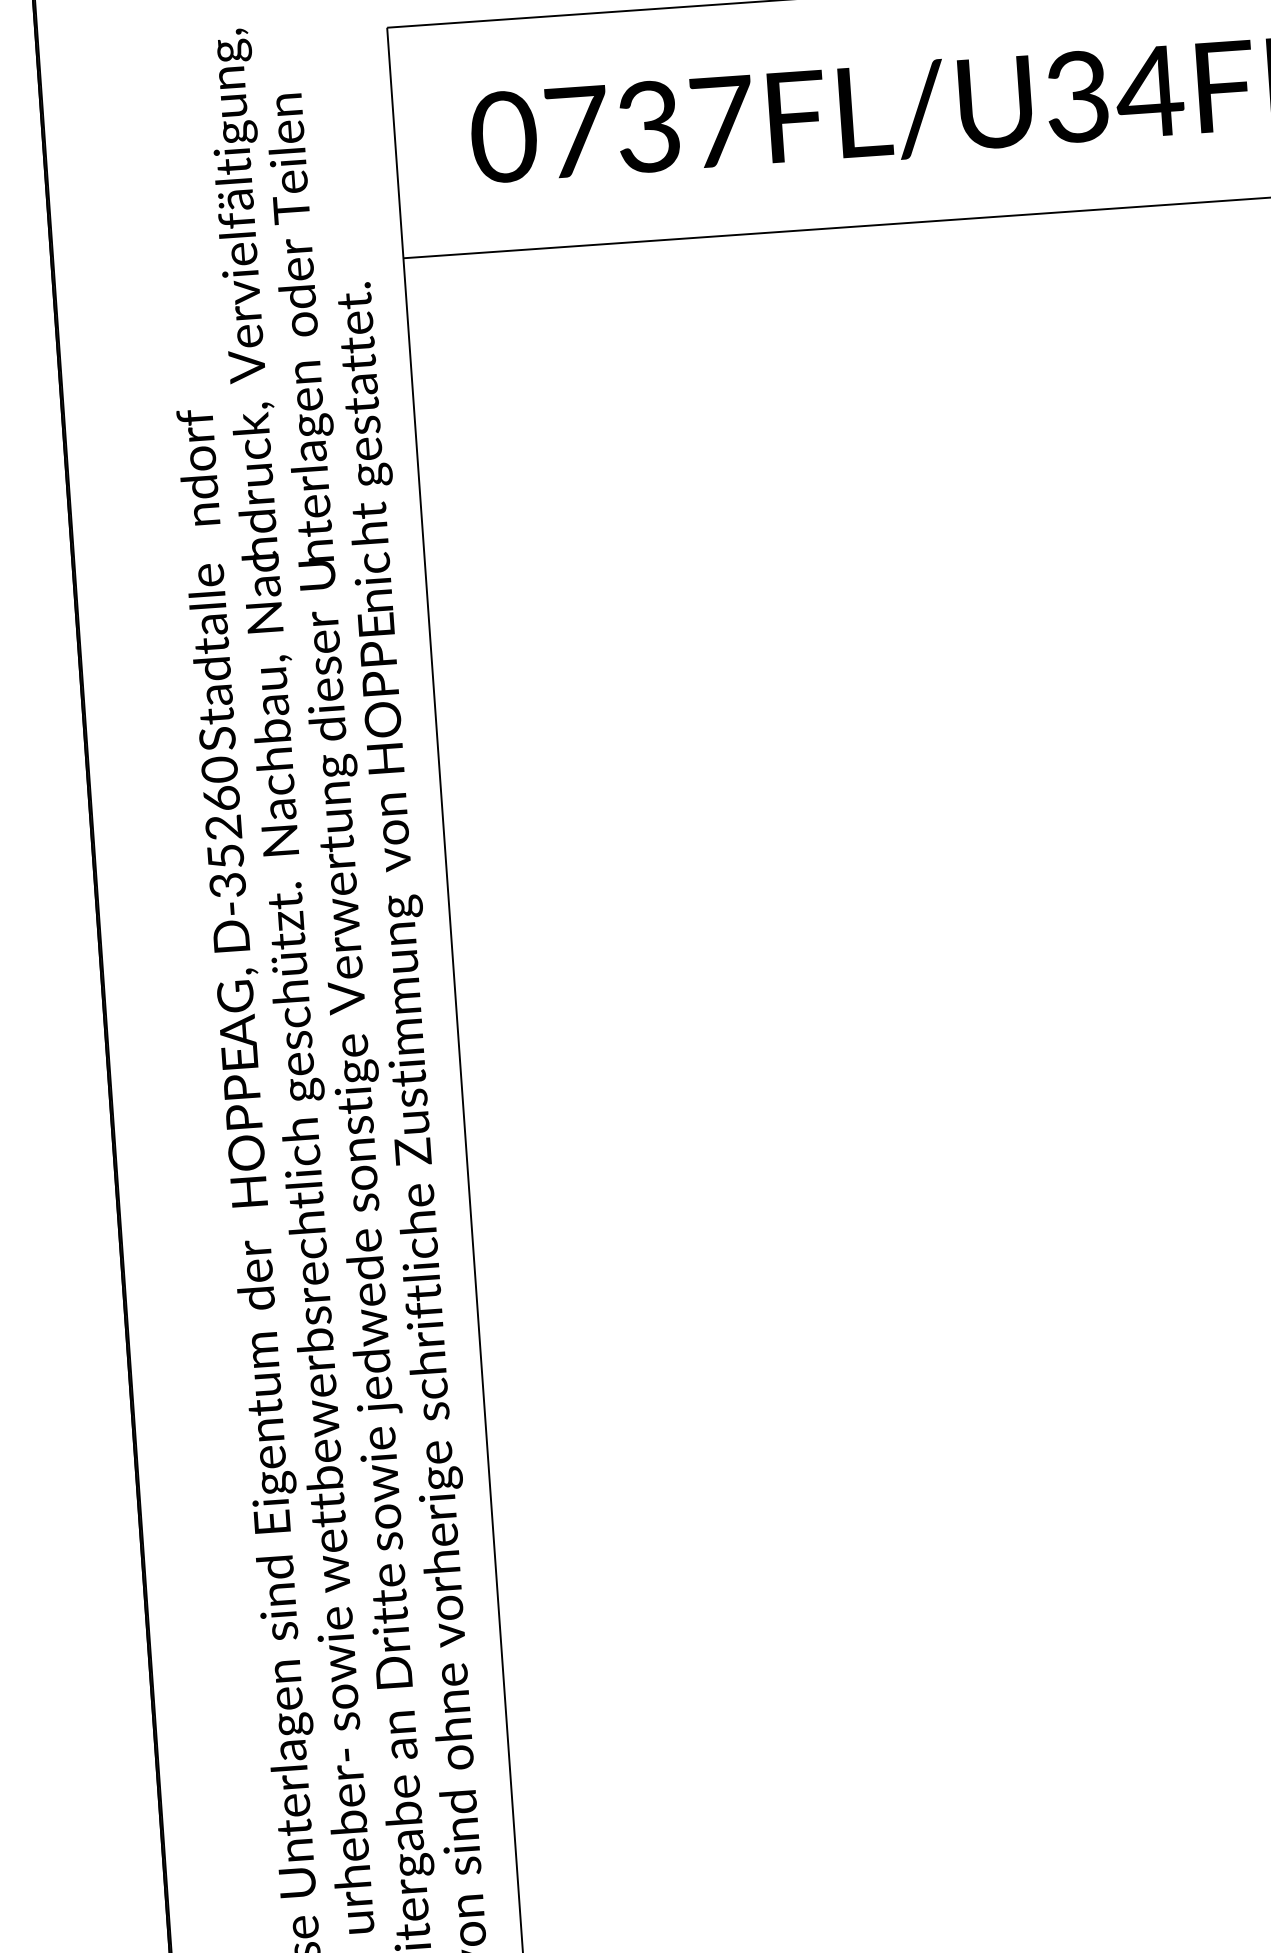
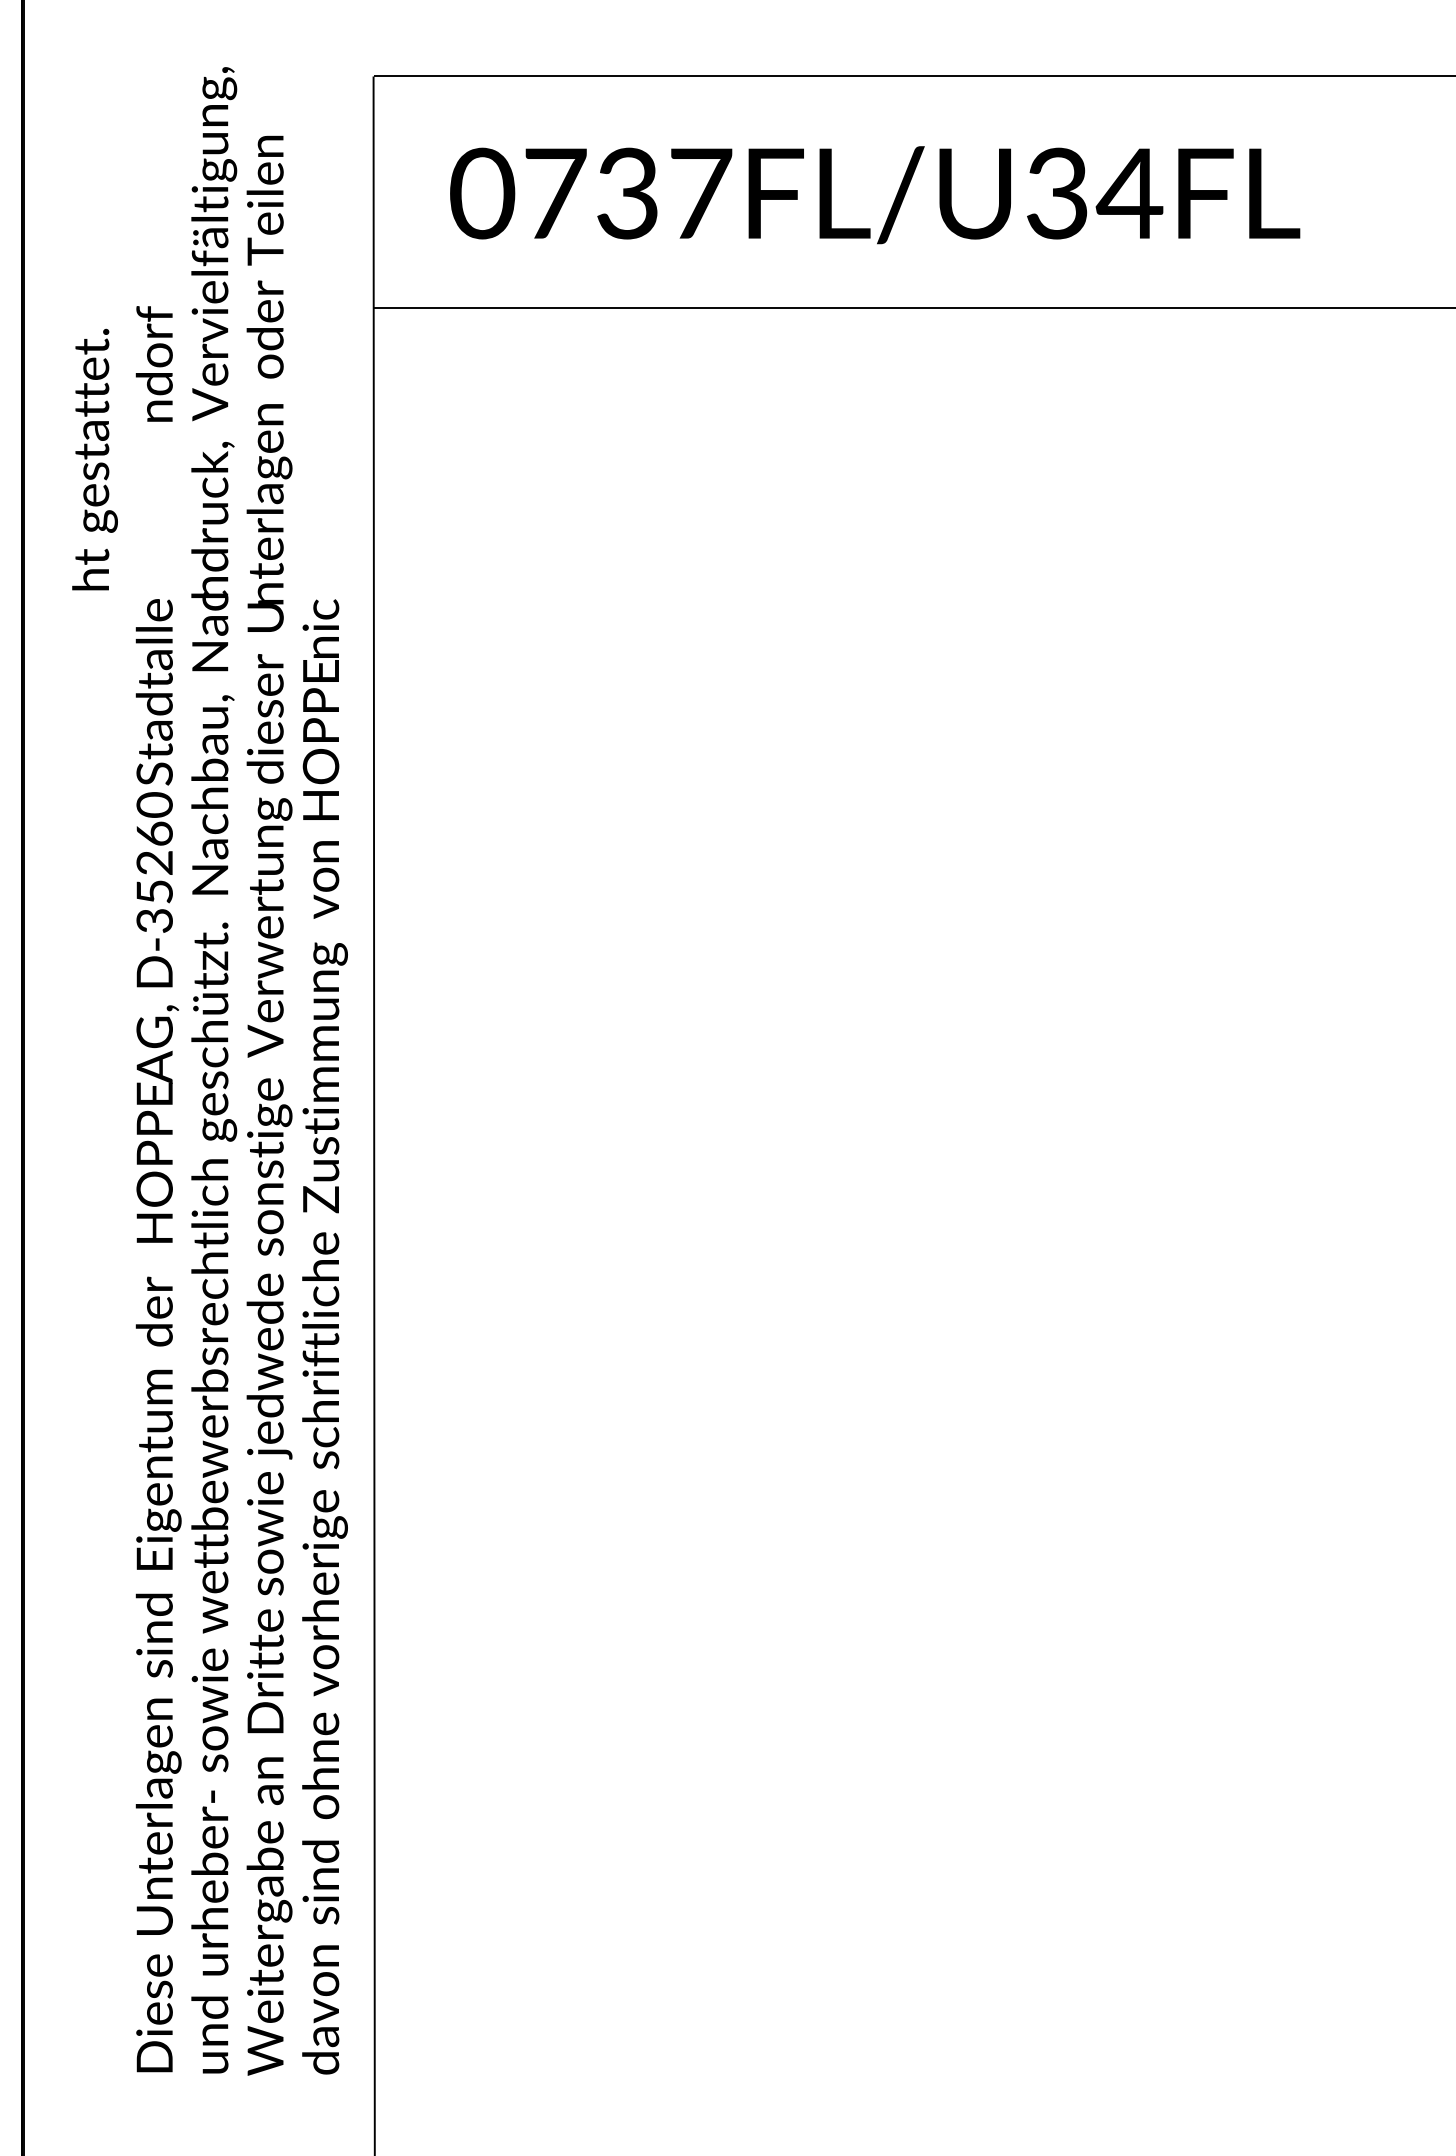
text: (364, 413) -> (94, 459), moved
text: (197, 467) -> (153, 363), moved

